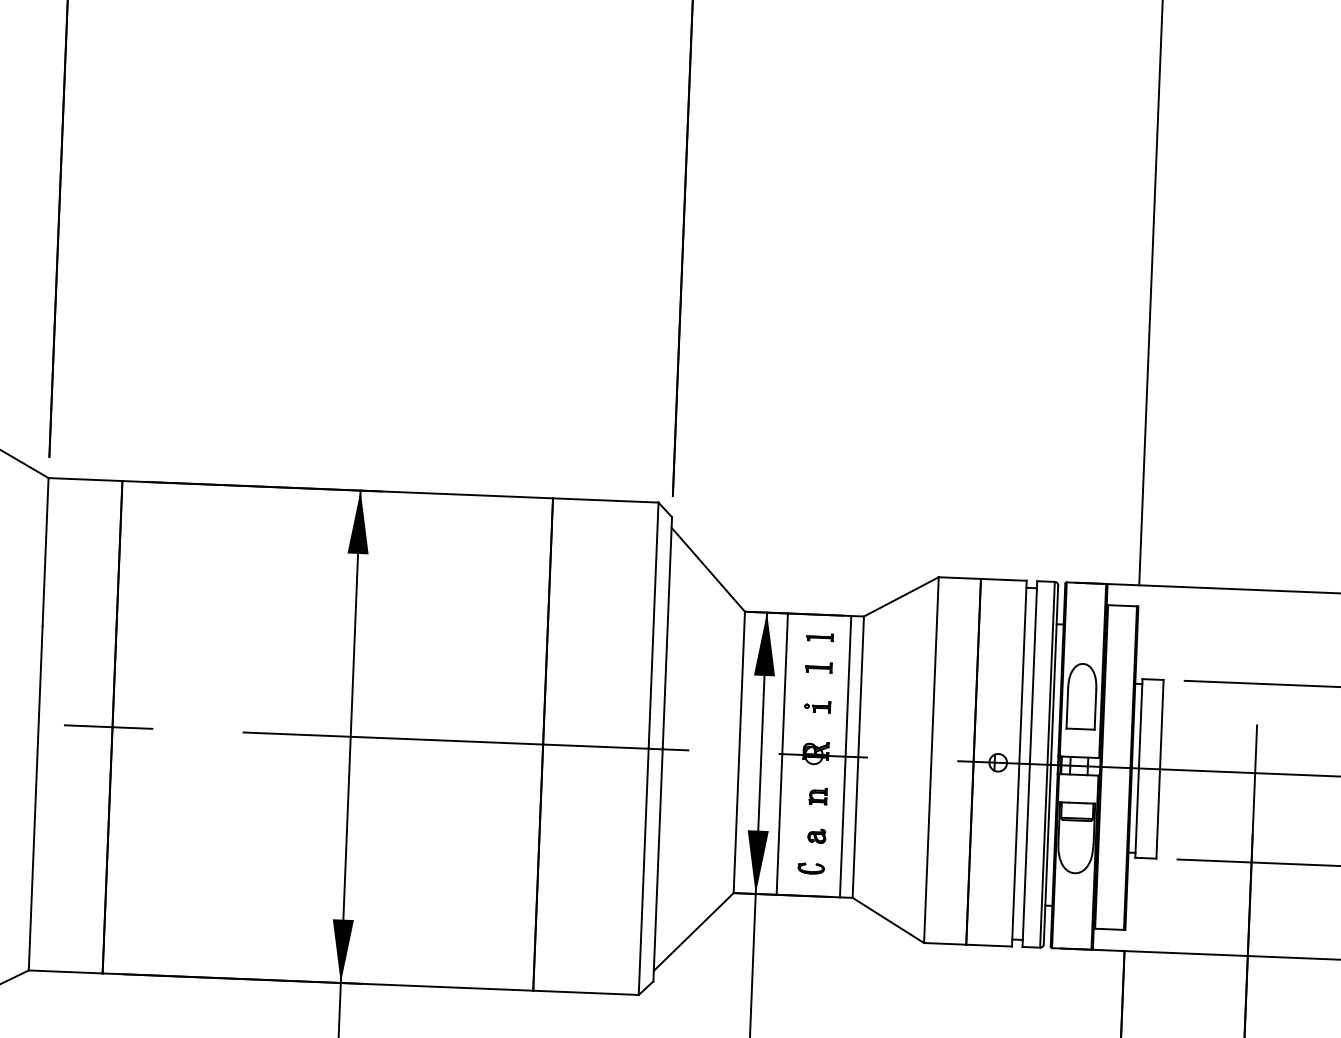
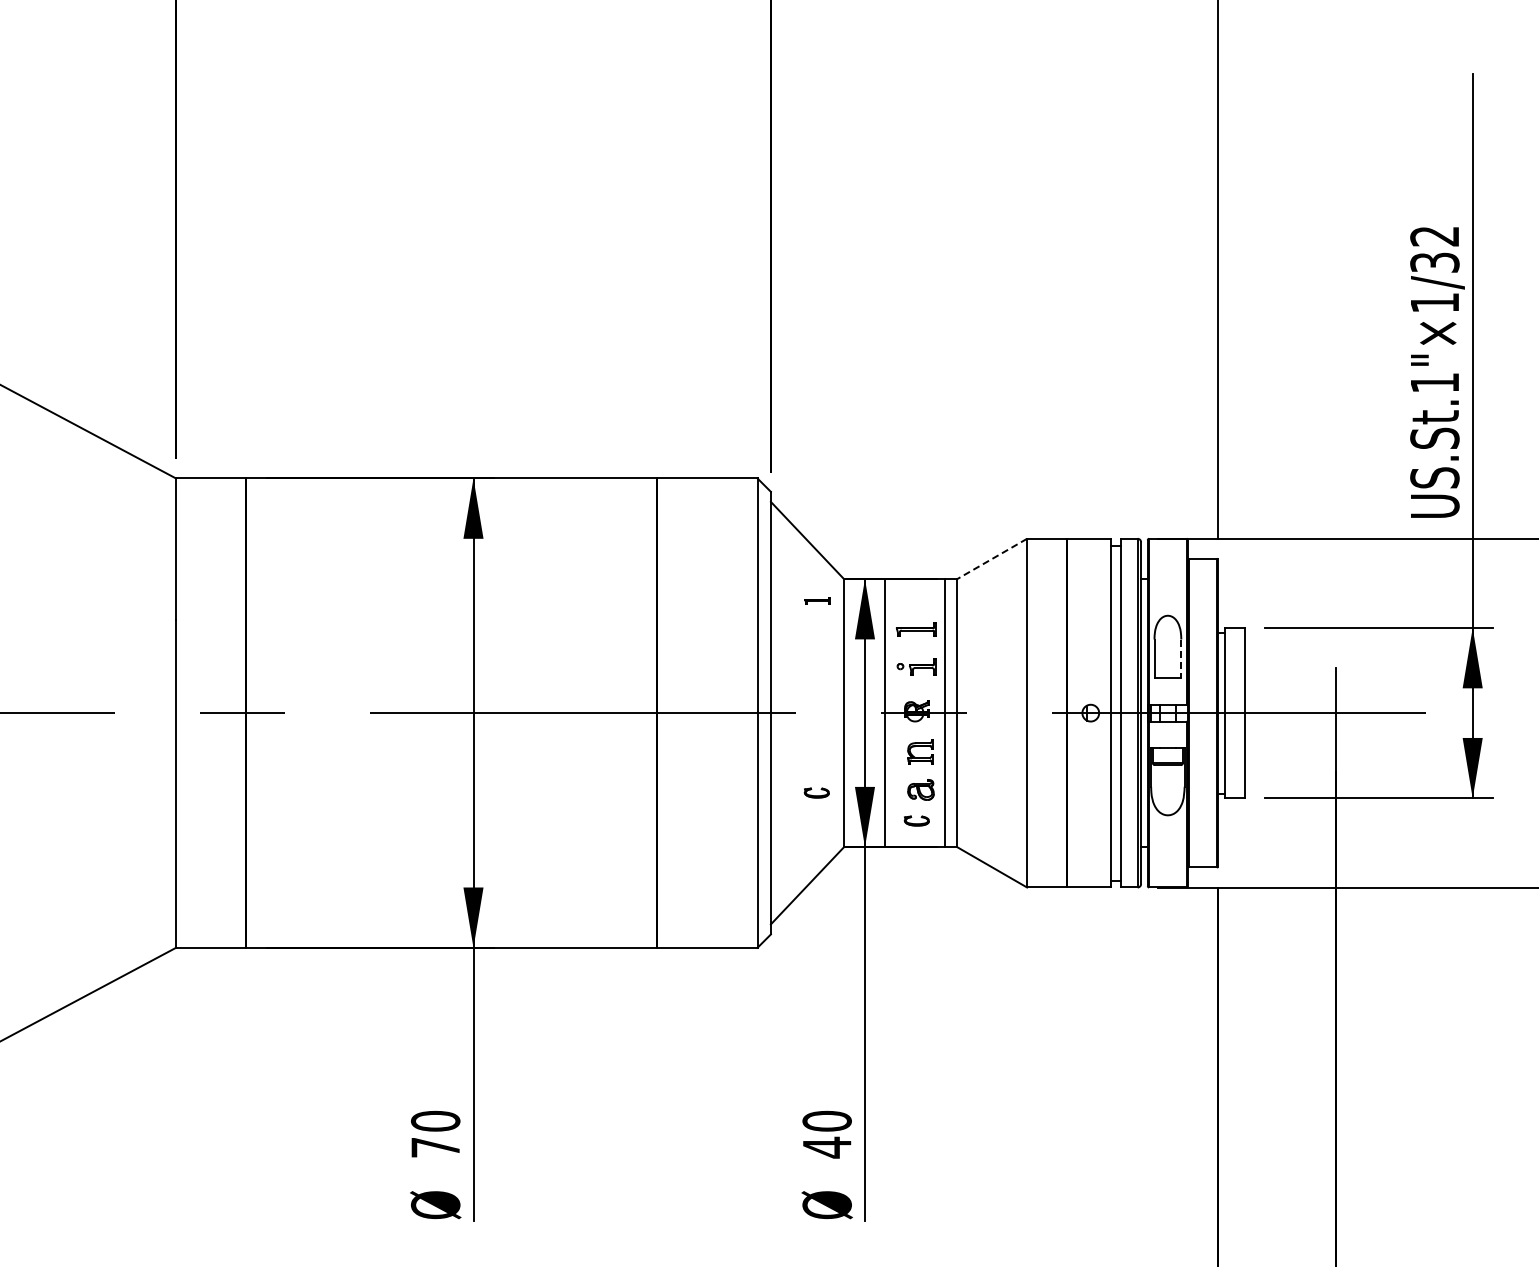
line: (900, 597) -> (991, 559), solid -> dashed
part: (820, 637) -> (817, 600), moved
part: (818, 667) -> (916, 629), size x1.6
part: (817, 706) -> (916, 666), size x1.6
line: (1095, 710) -> (1181, 659), solid -> dashed
part: (817, 795) -> (920, 751), size x1.6
part: (707, 834) -> (816, 792), added
part: (816, 835) -> (920, 789), size x1.6

